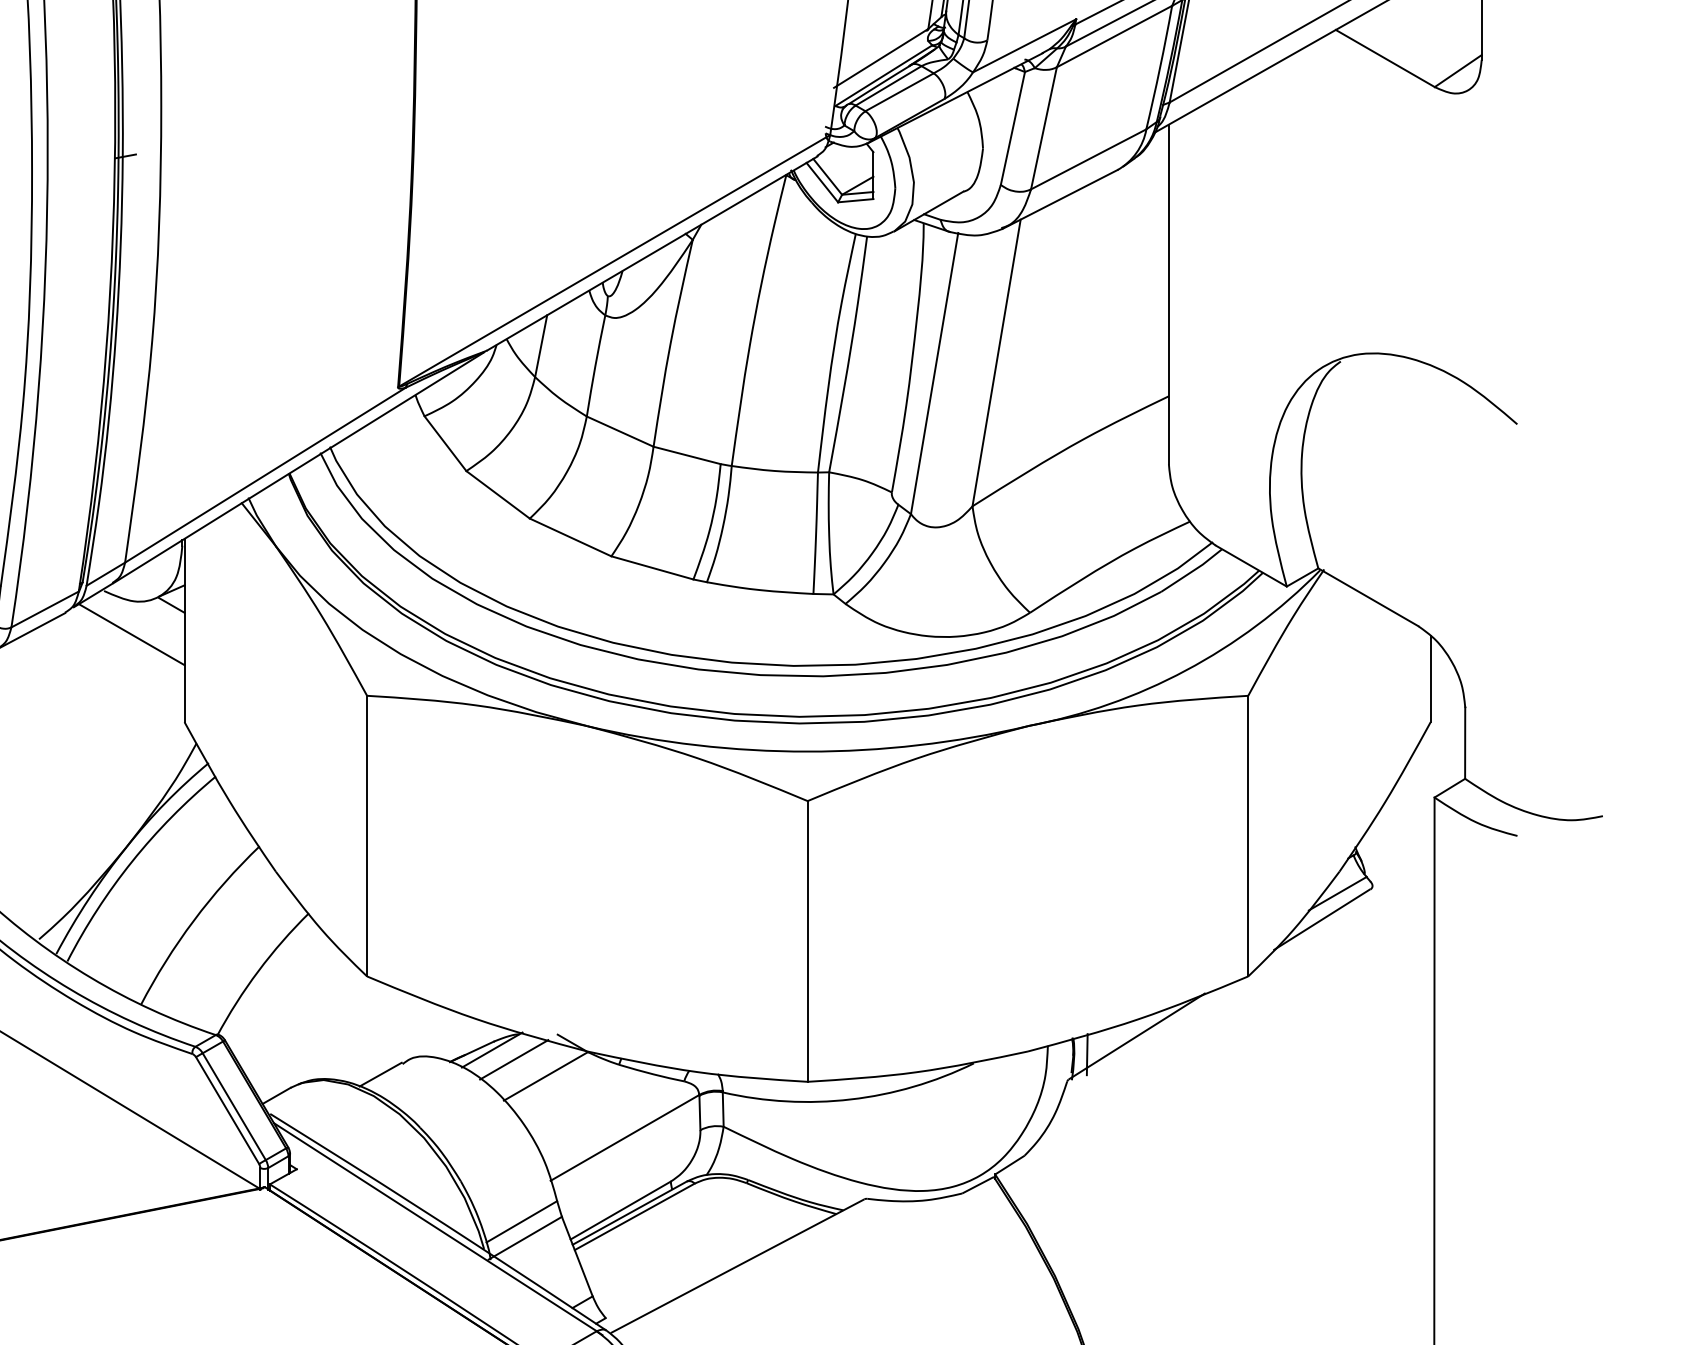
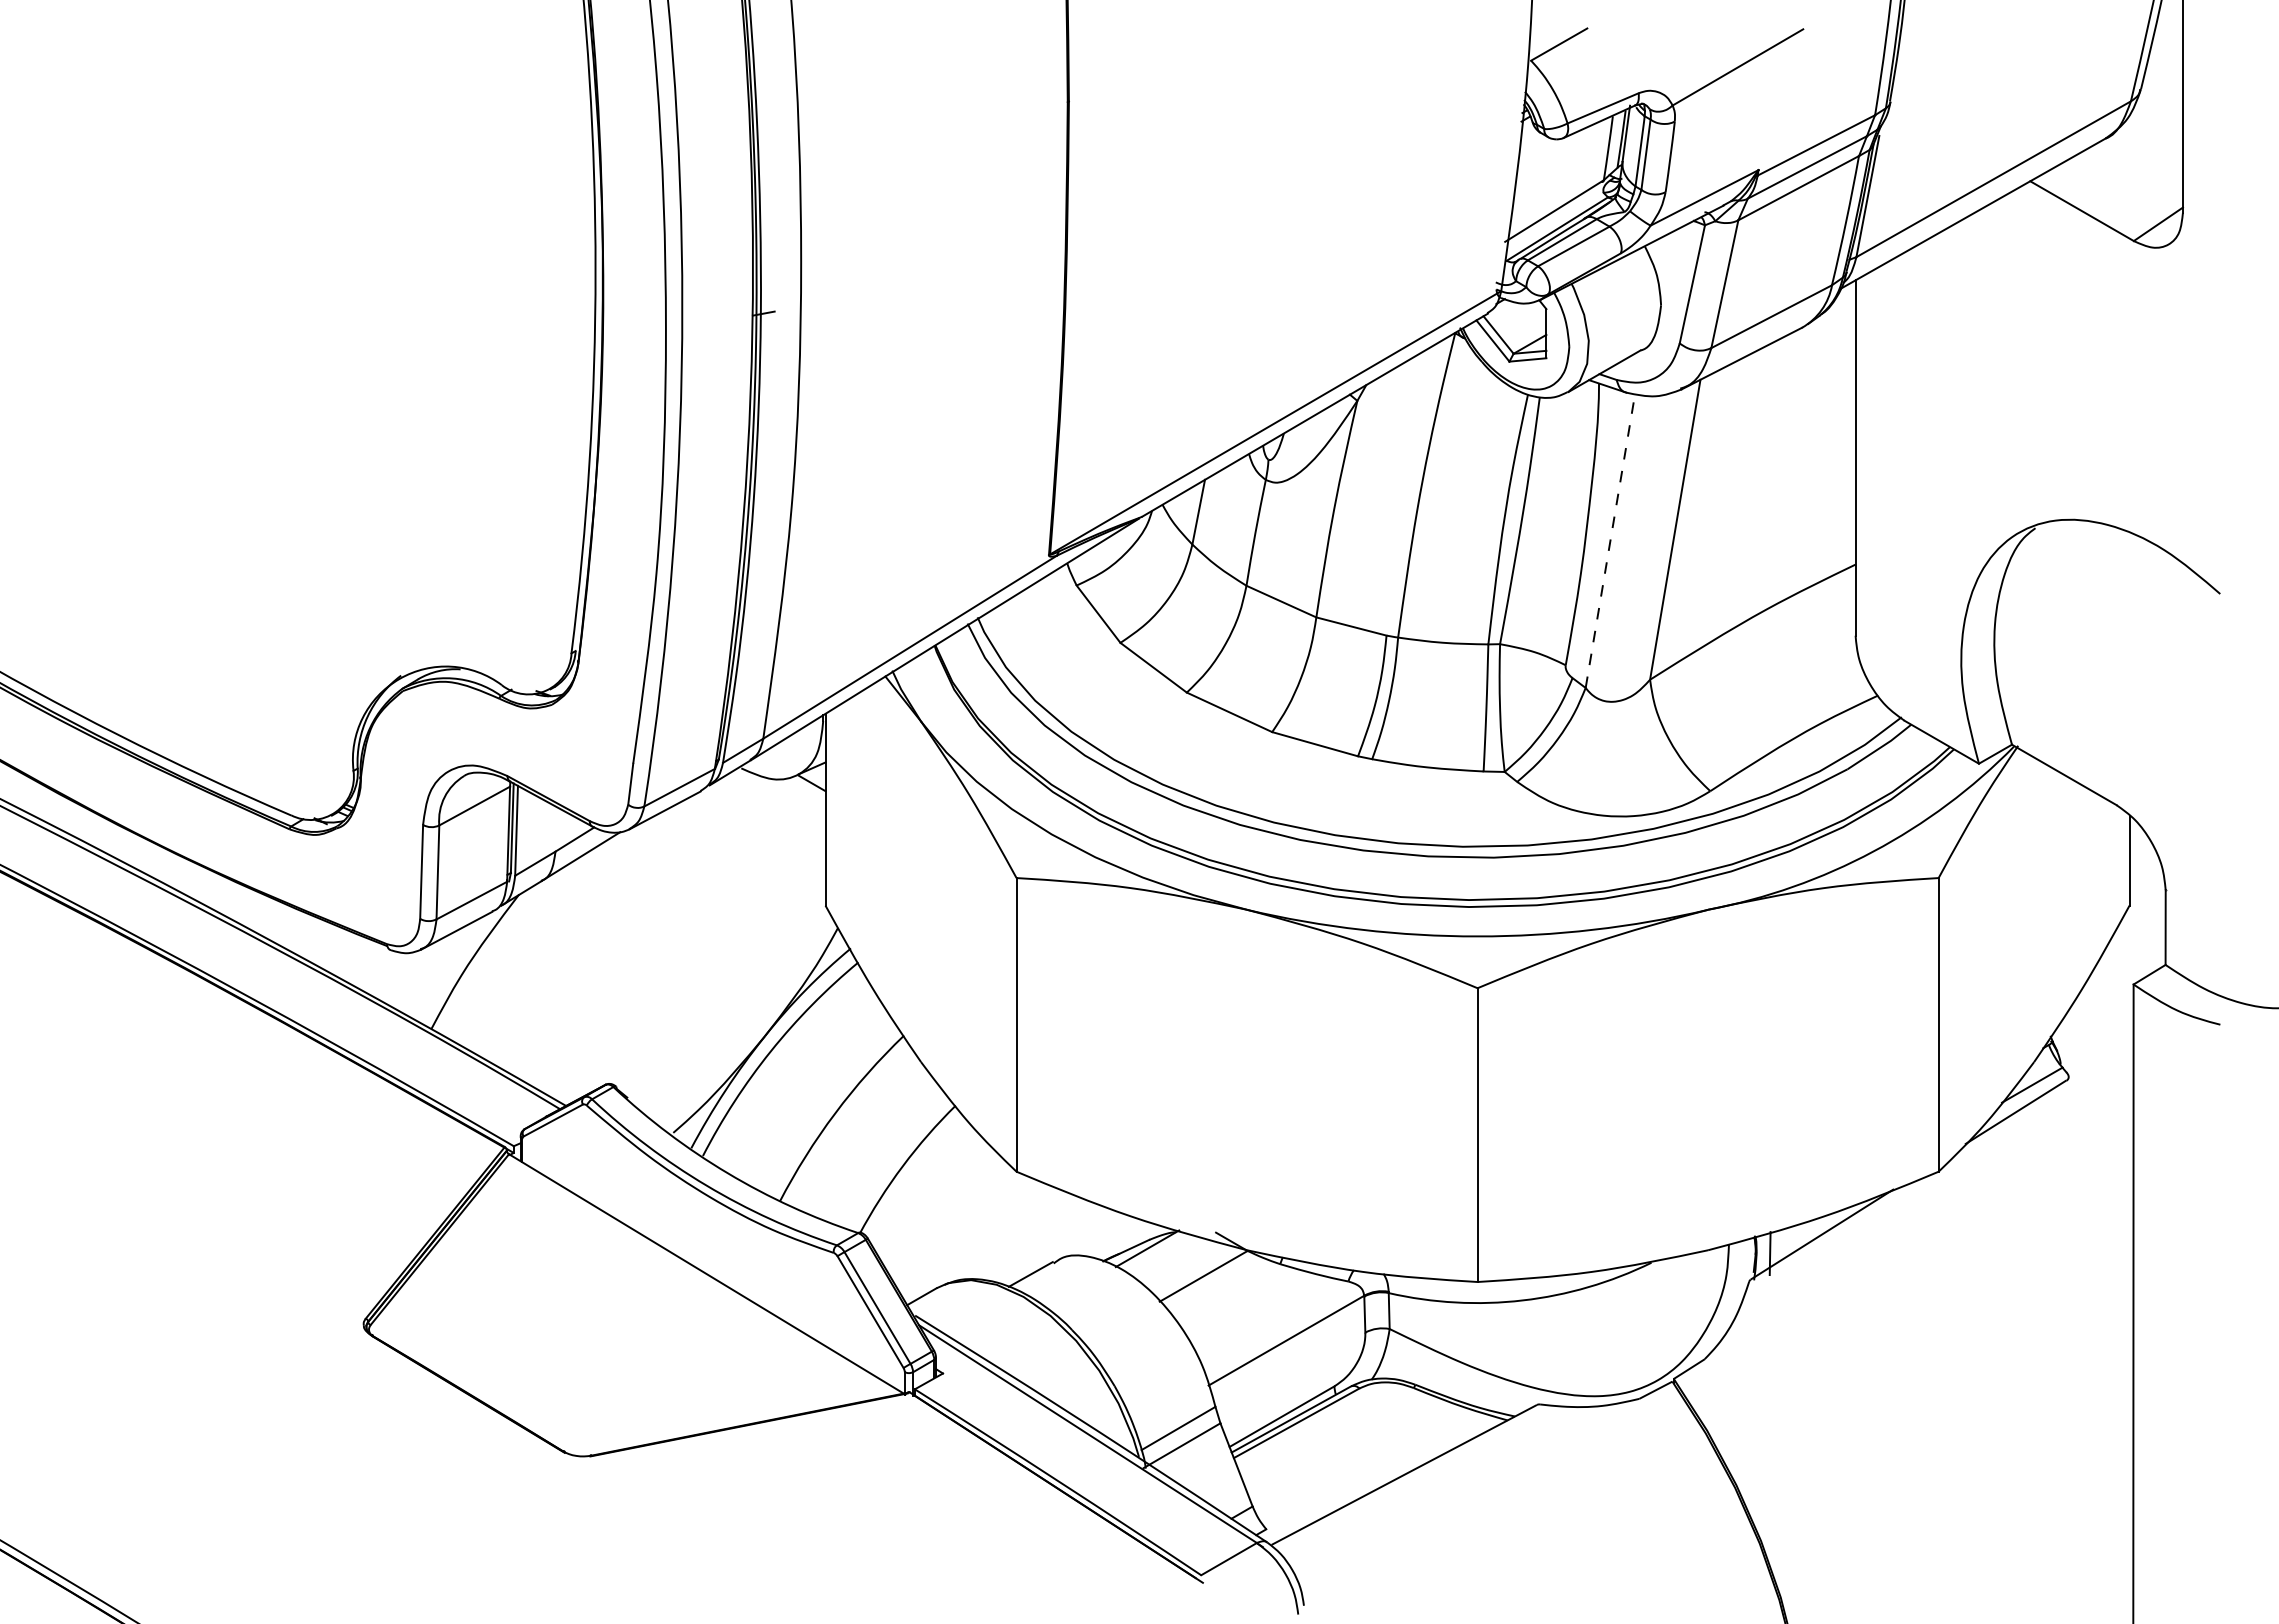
line: (934, 373) -> (1610, 540), solid -> dashed
line: (131, 634) -> (770, 813), removed
line: (514, 1059) -> (1170, 1258), removed

